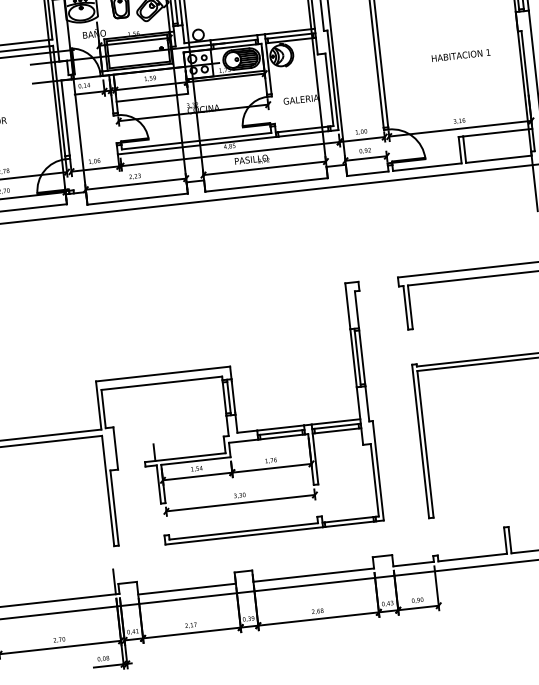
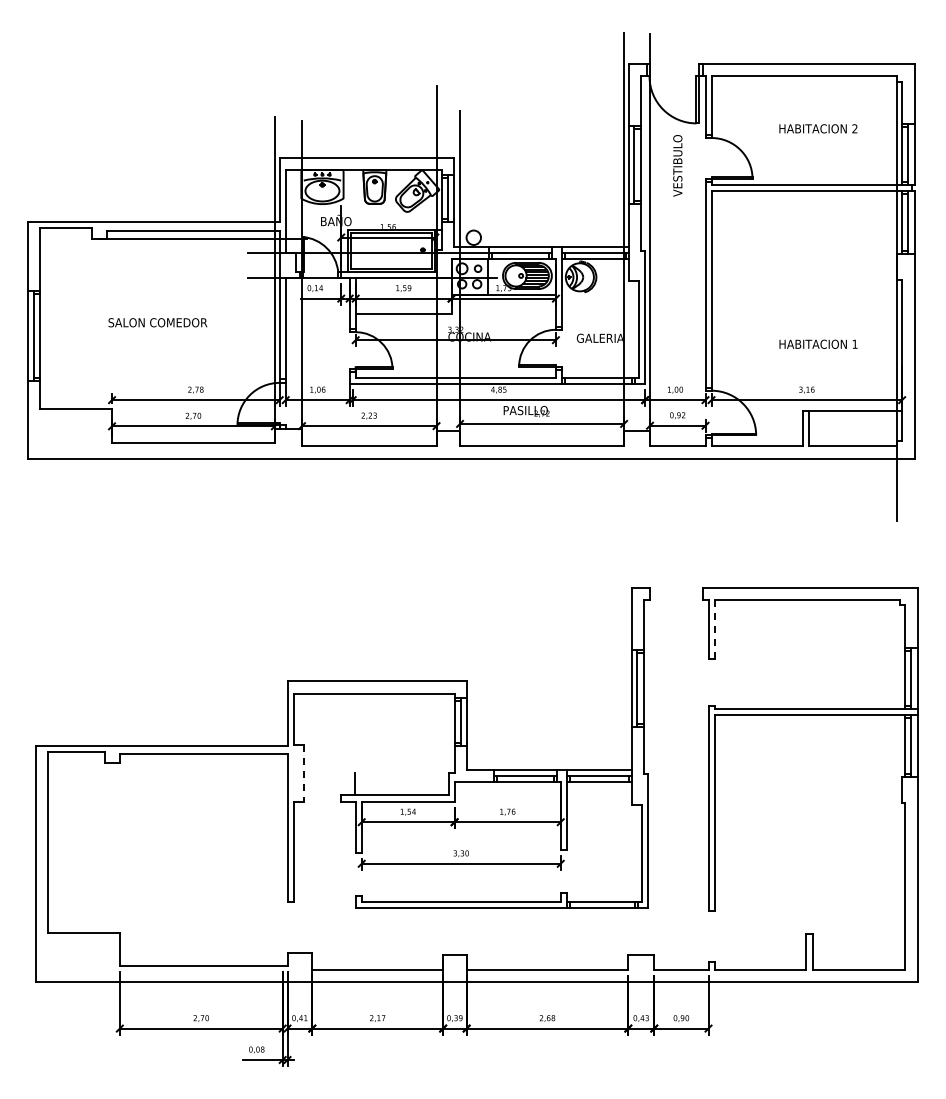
text: (461, 54) -> (818, 343), moved
line: (410, 307) -> (714, 629), solid -> dashed
line: (115, 448) -> (303, 773), solid -> dashed
line: (114, 581) -> (282, 949), removed

